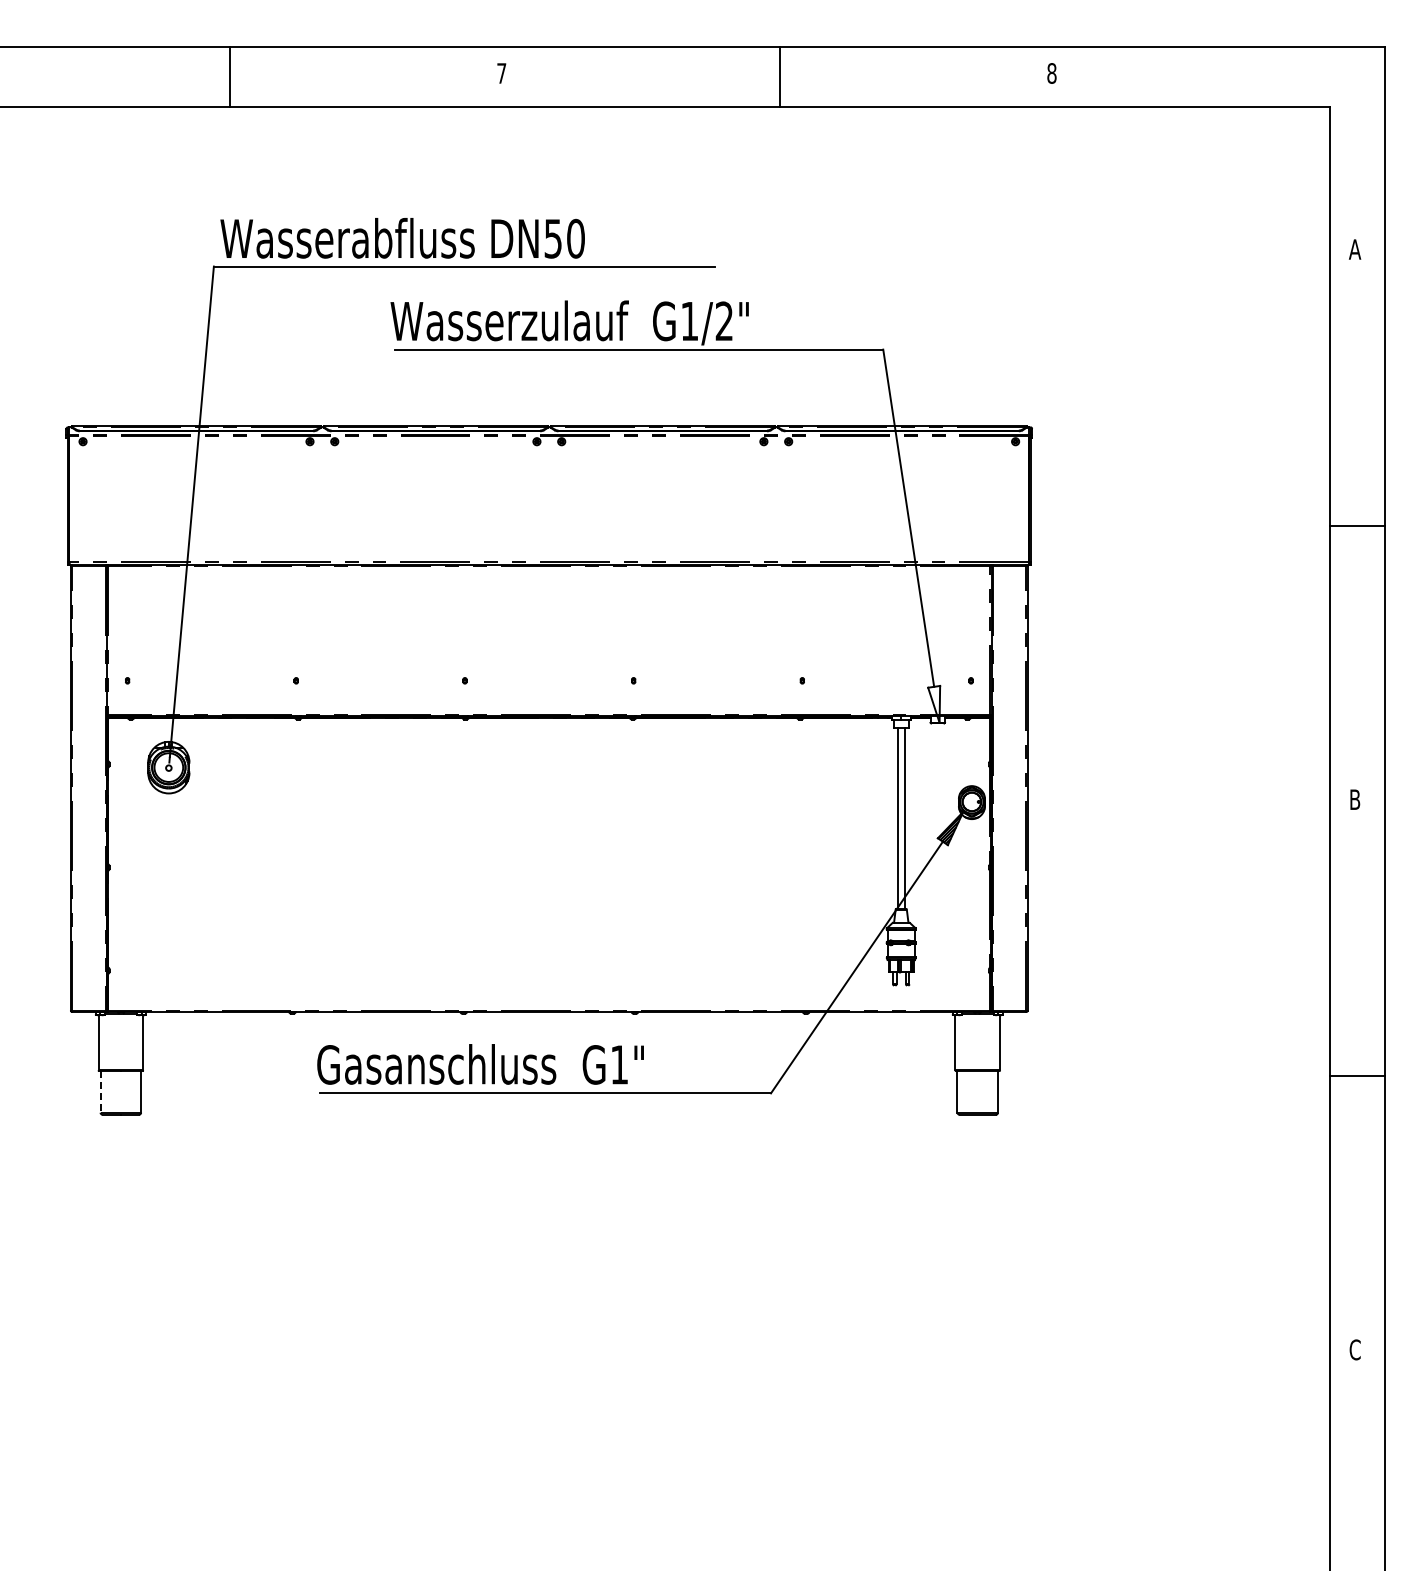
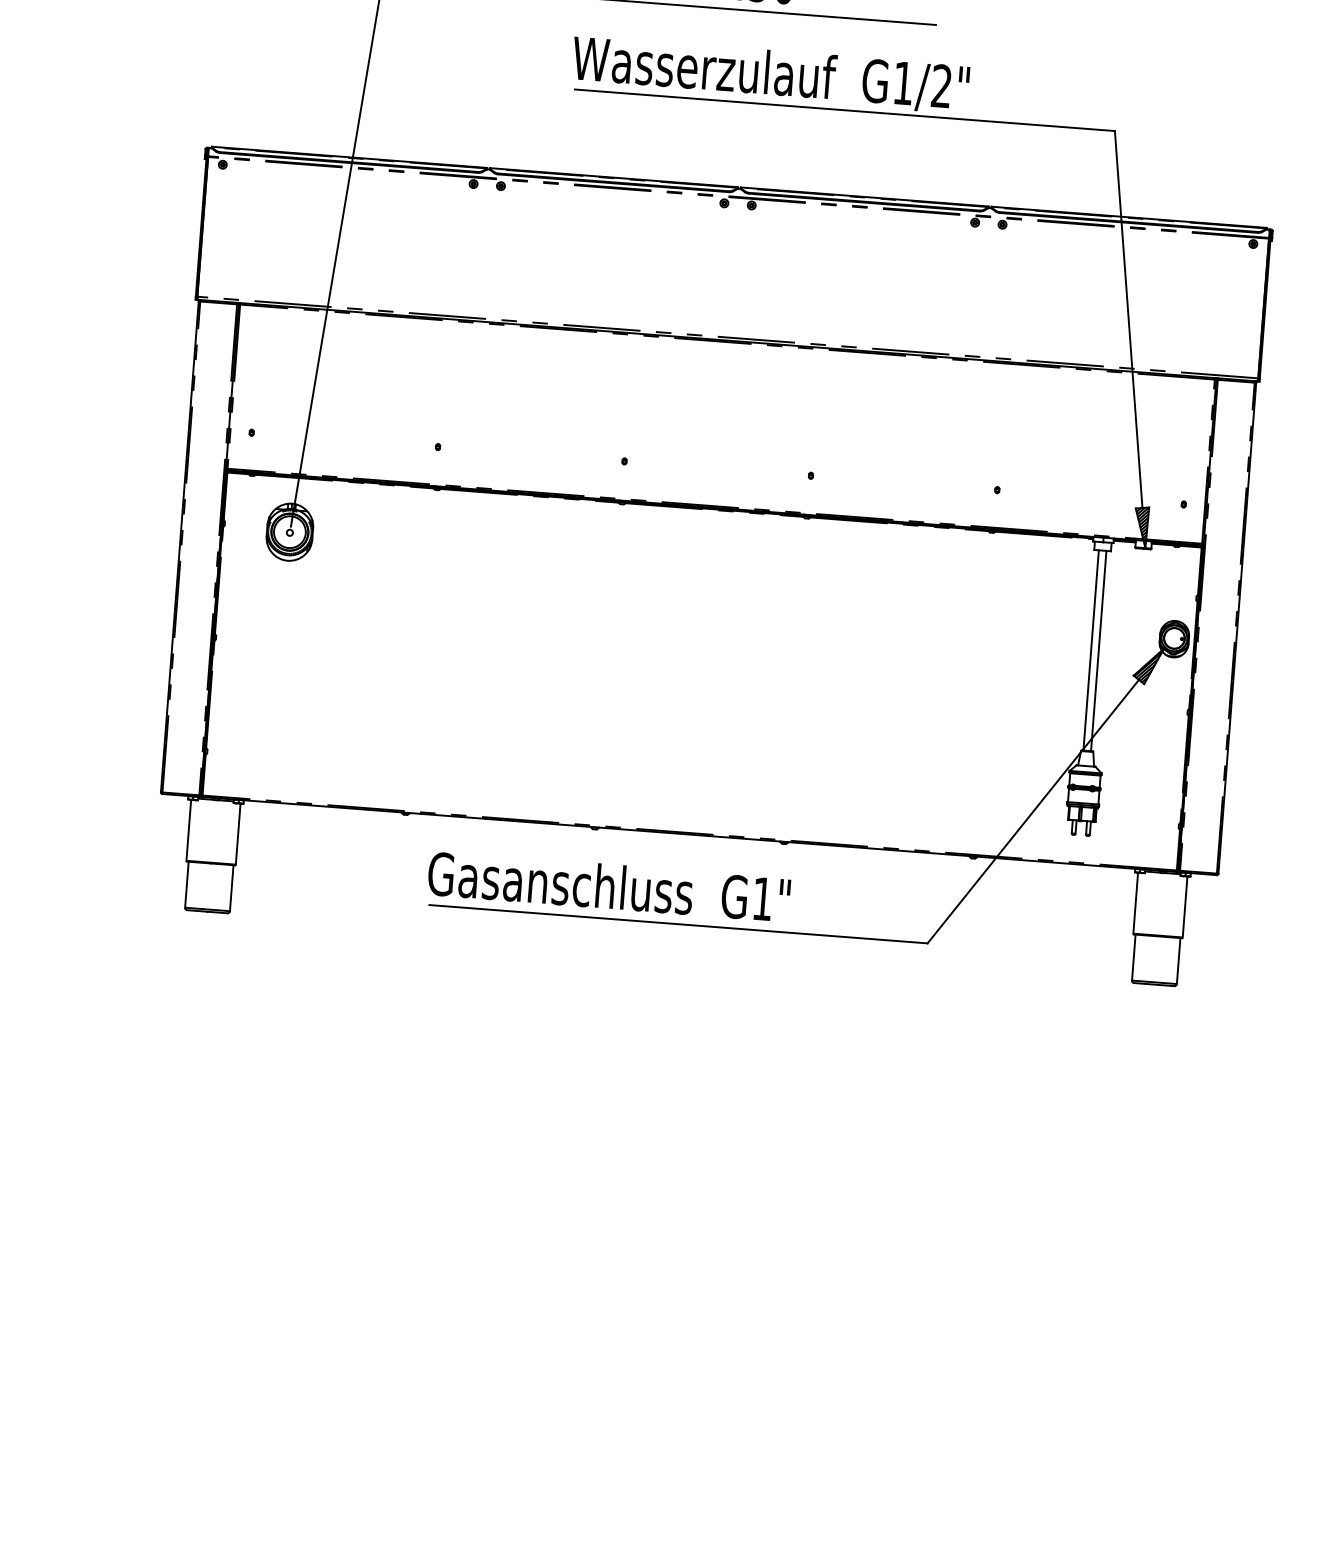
hatch: (934, 702) -> (1141, 525), added
line: (100, 1091) -> (186, 884), dashed -> solid

